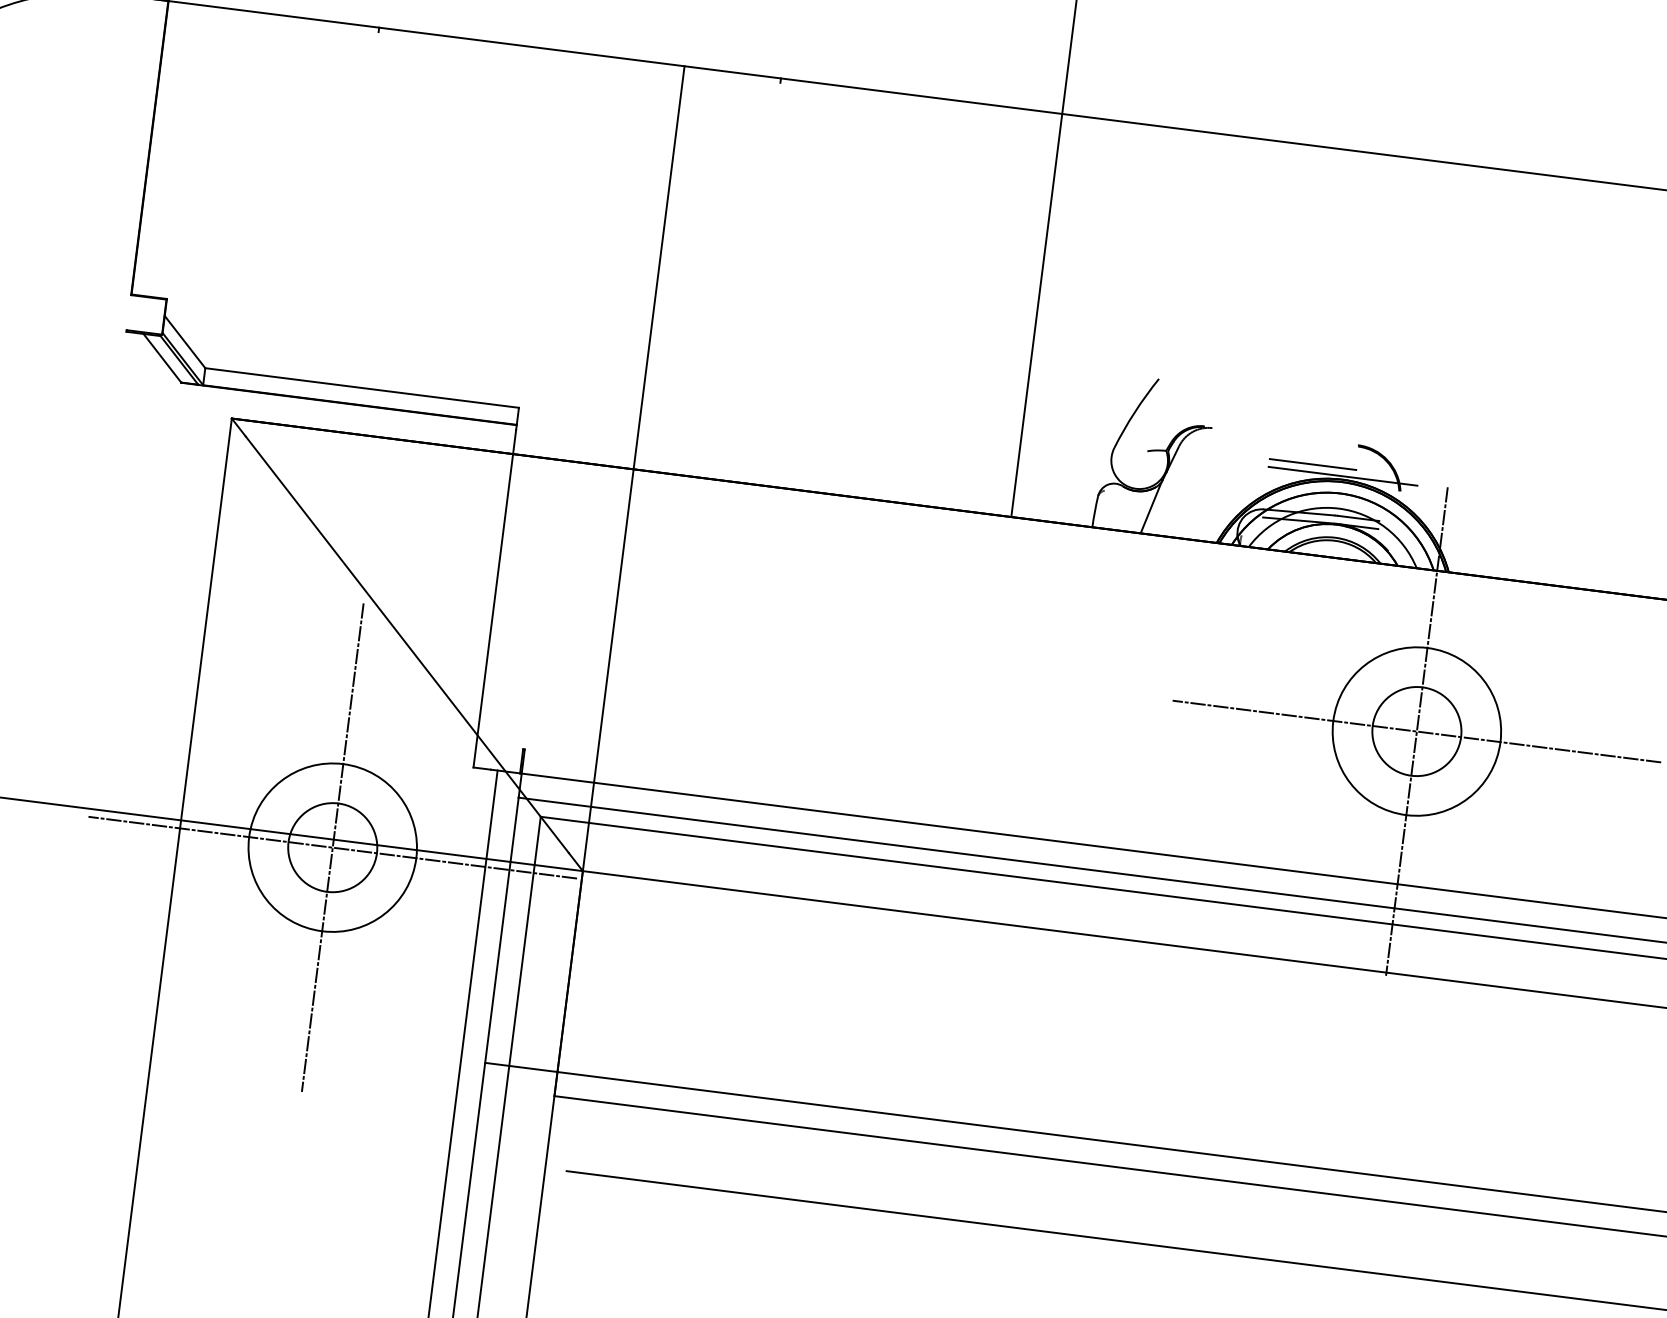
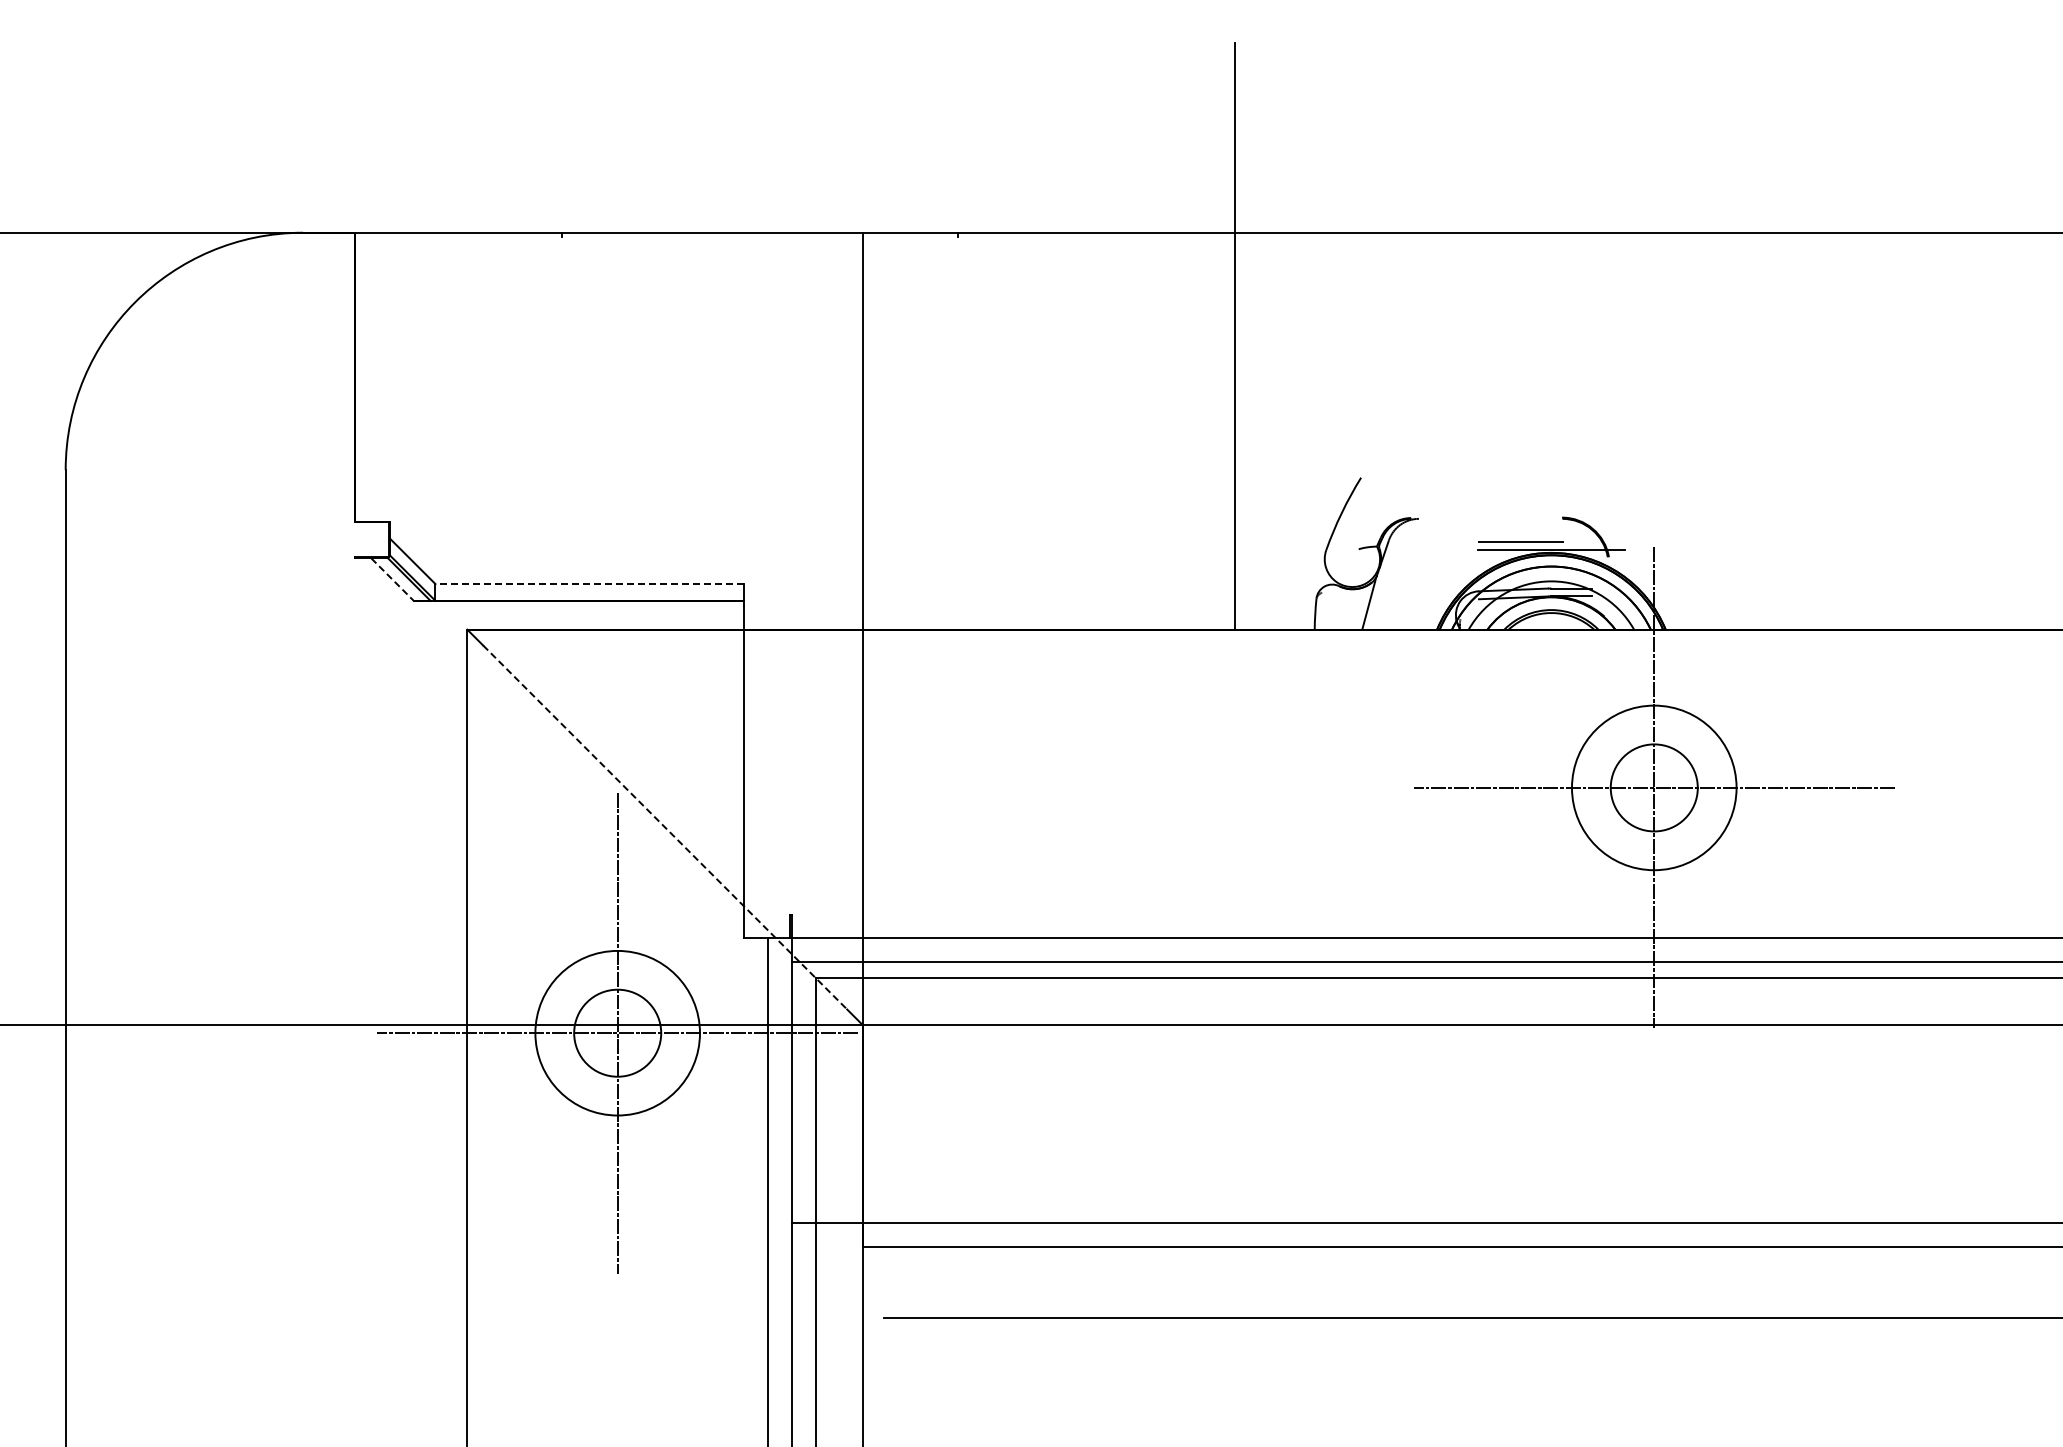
line: (162, 359) -> (392, 580), solid -> dashed
line: (361, 388) -> (589, 584), solid -> dashed
line: (407, 644) -> (665, 827), solid -> dashed

